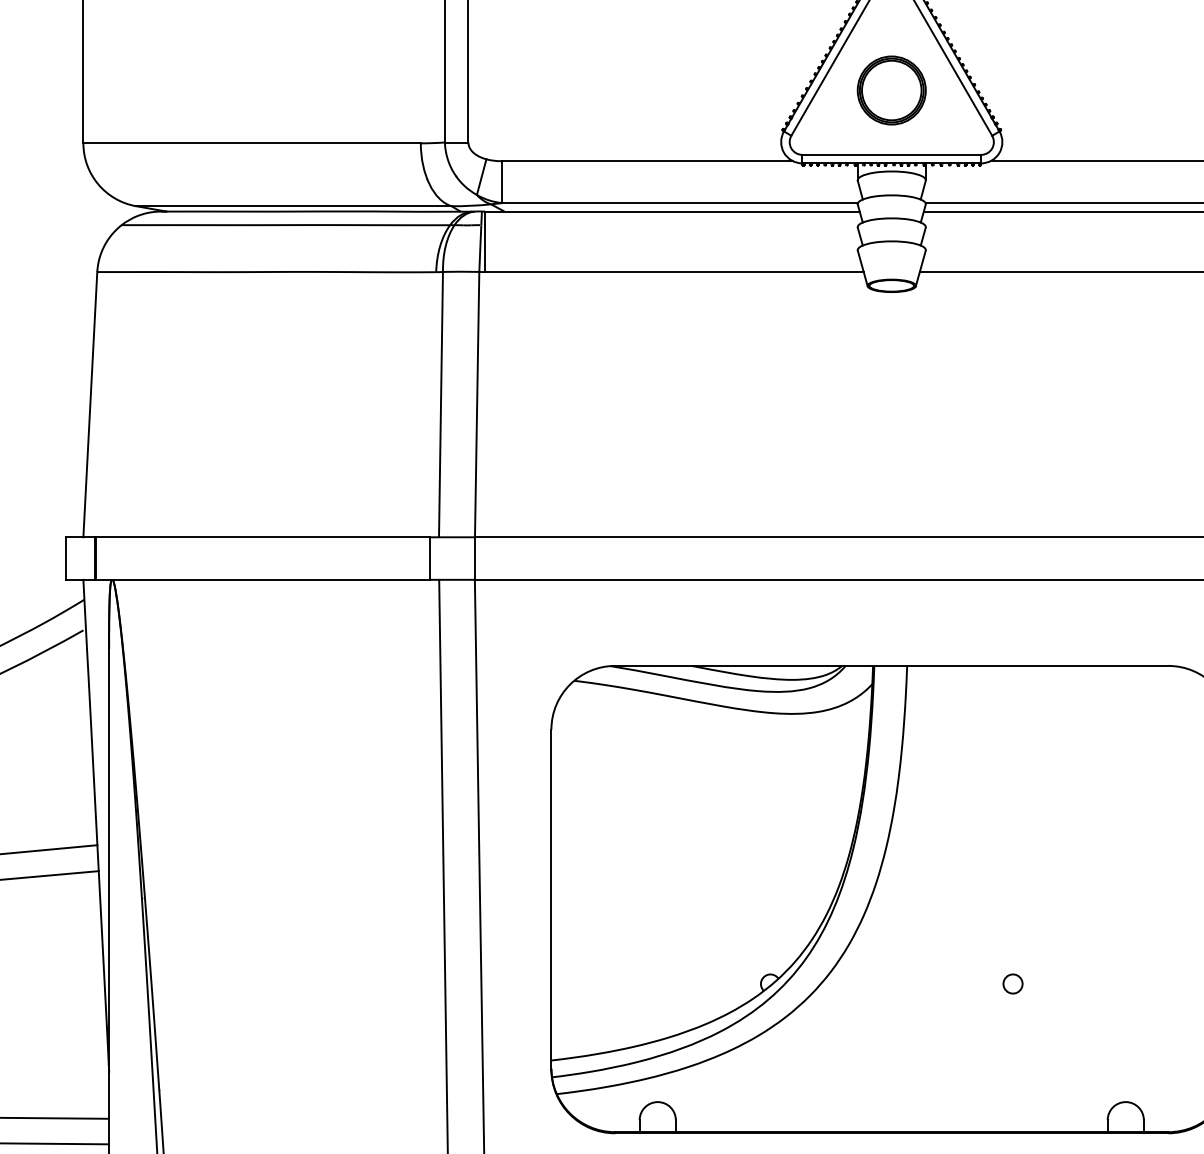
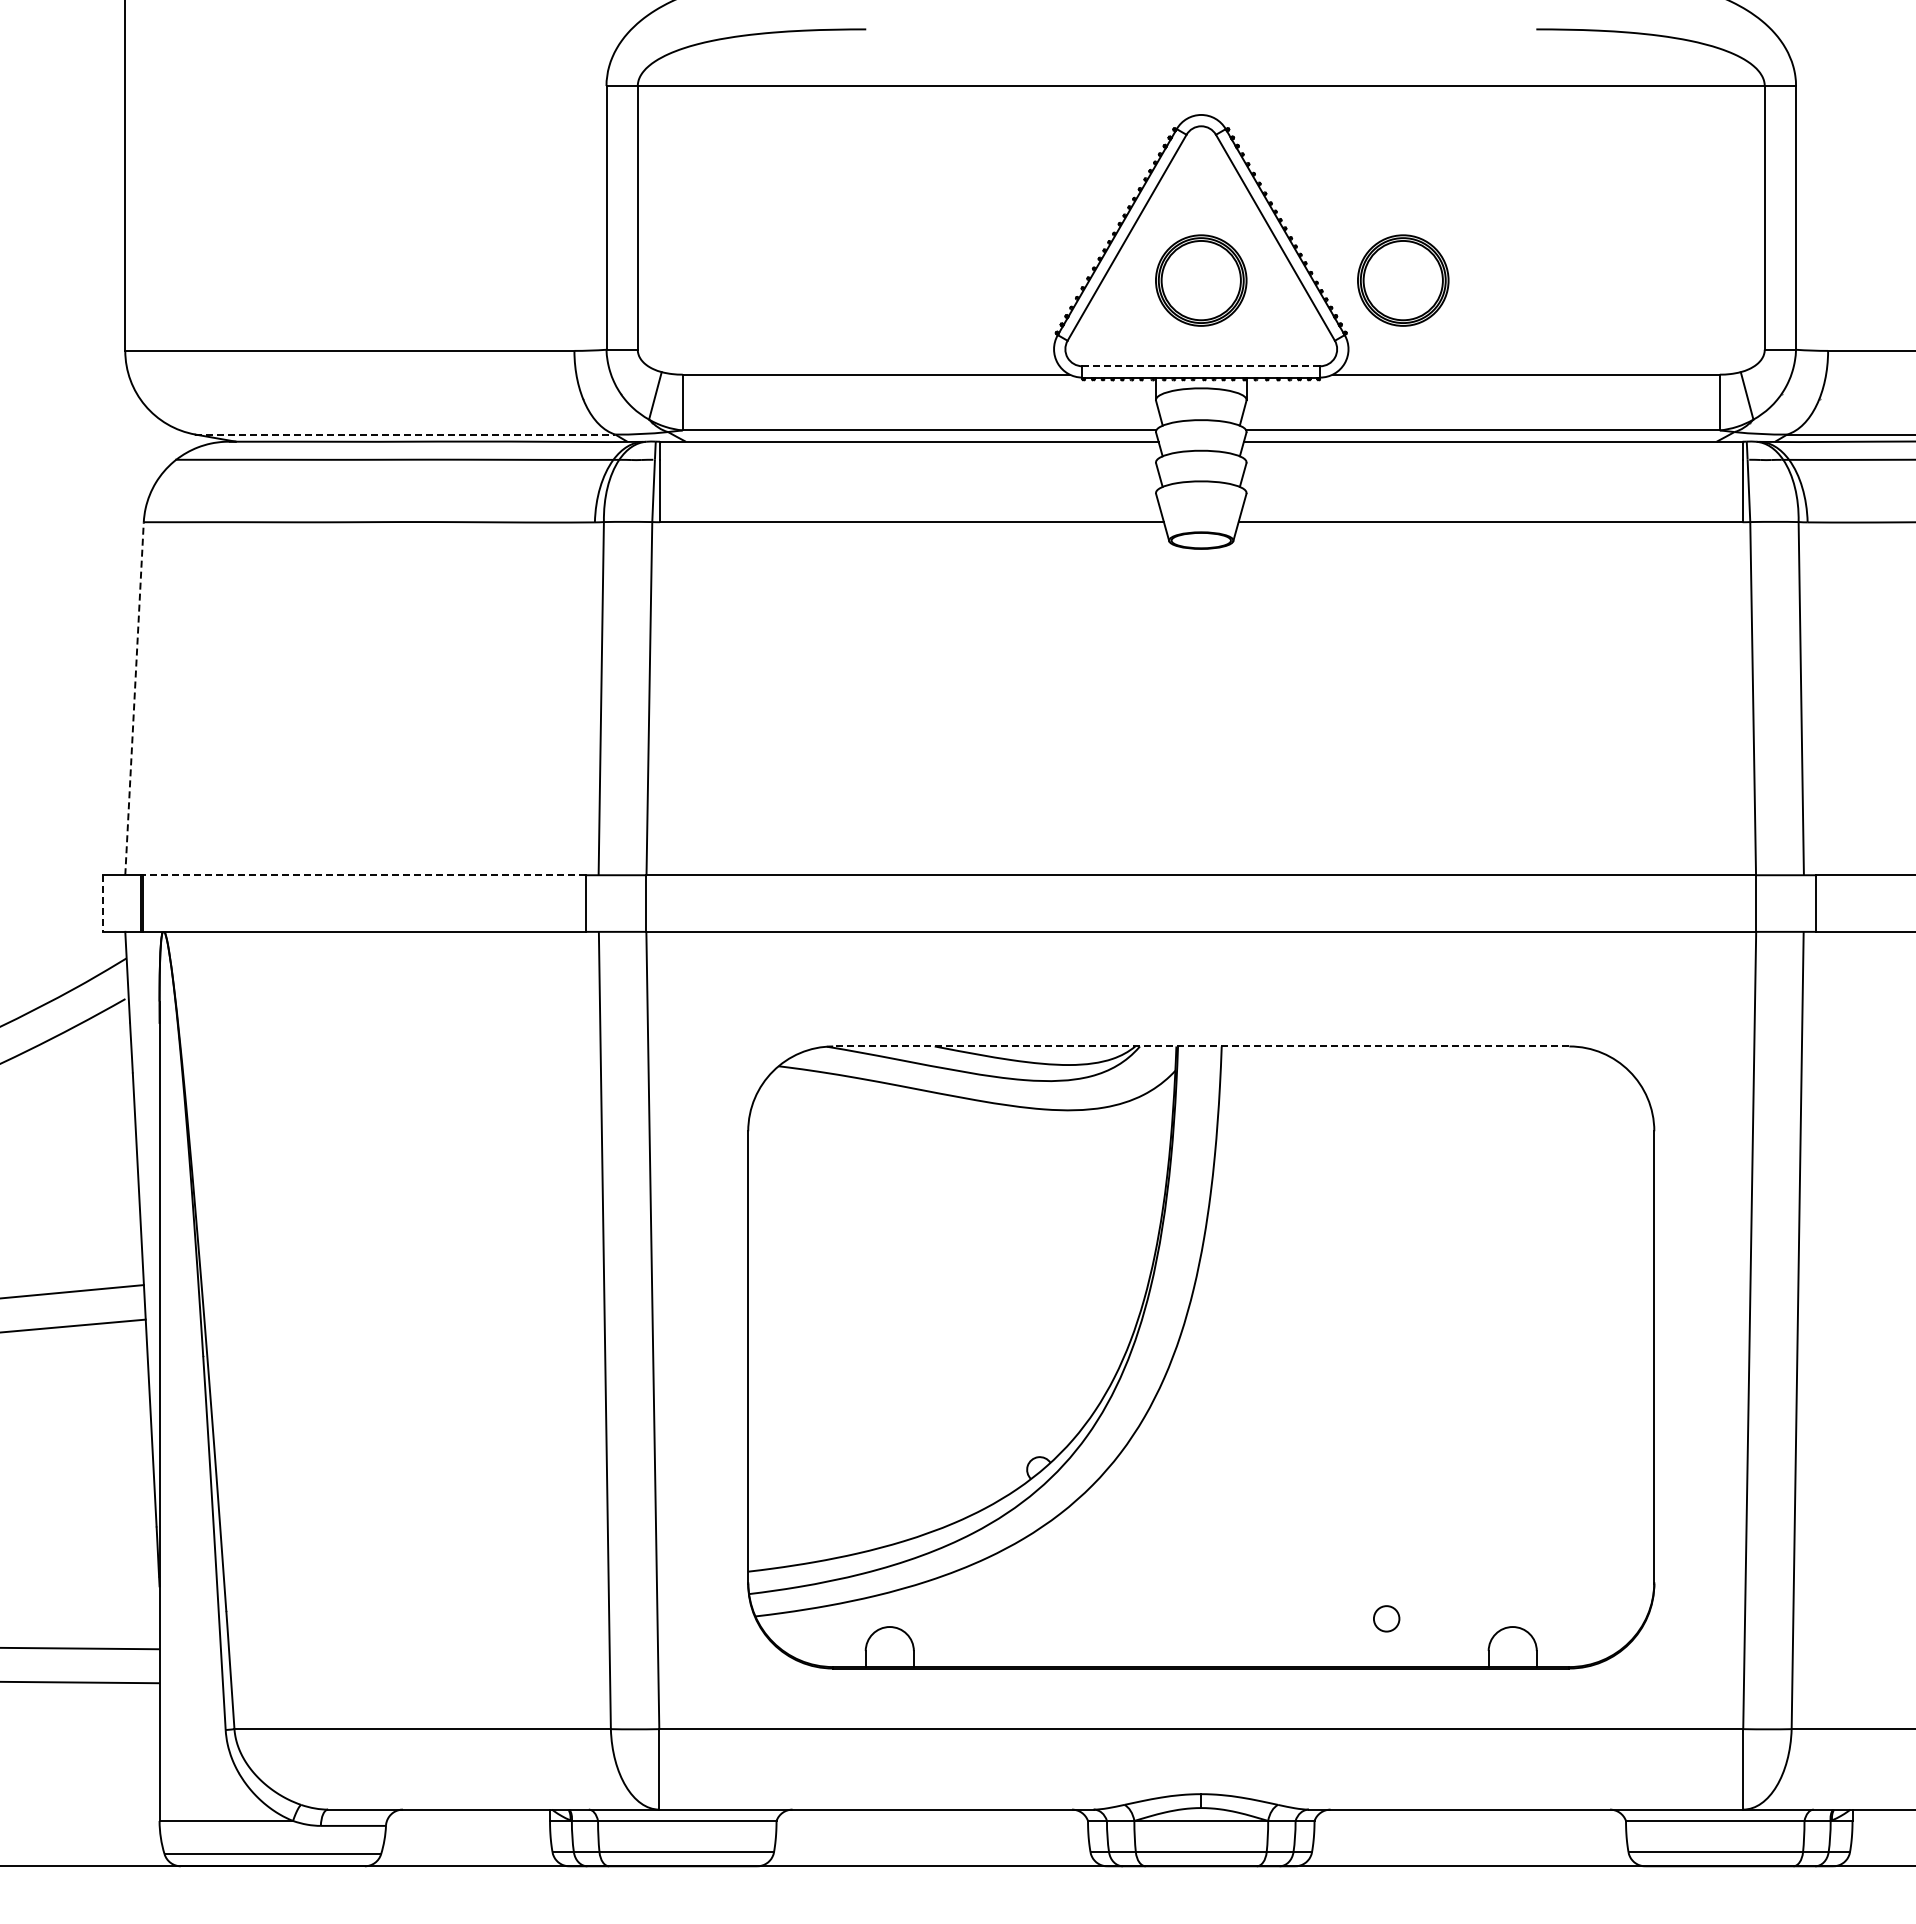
part: (1043, 90) -> (1403, 280), added
line: (891, 155) -> (1201, 366), solid -> dashed
line: (293, 206) -> (405, 434), solid -> dashed
line: (90, 404) -> (134, 698), solid -> dashed
line: (263, 537) -> (364, 875), solid -> dashed
line: (66, 559) -> (102, 904), solid -> dashed
line: (891, 665) -> (1200, 1046), solid -> dashed
circle: (1012, 983) -> (1386, 1618), moved

